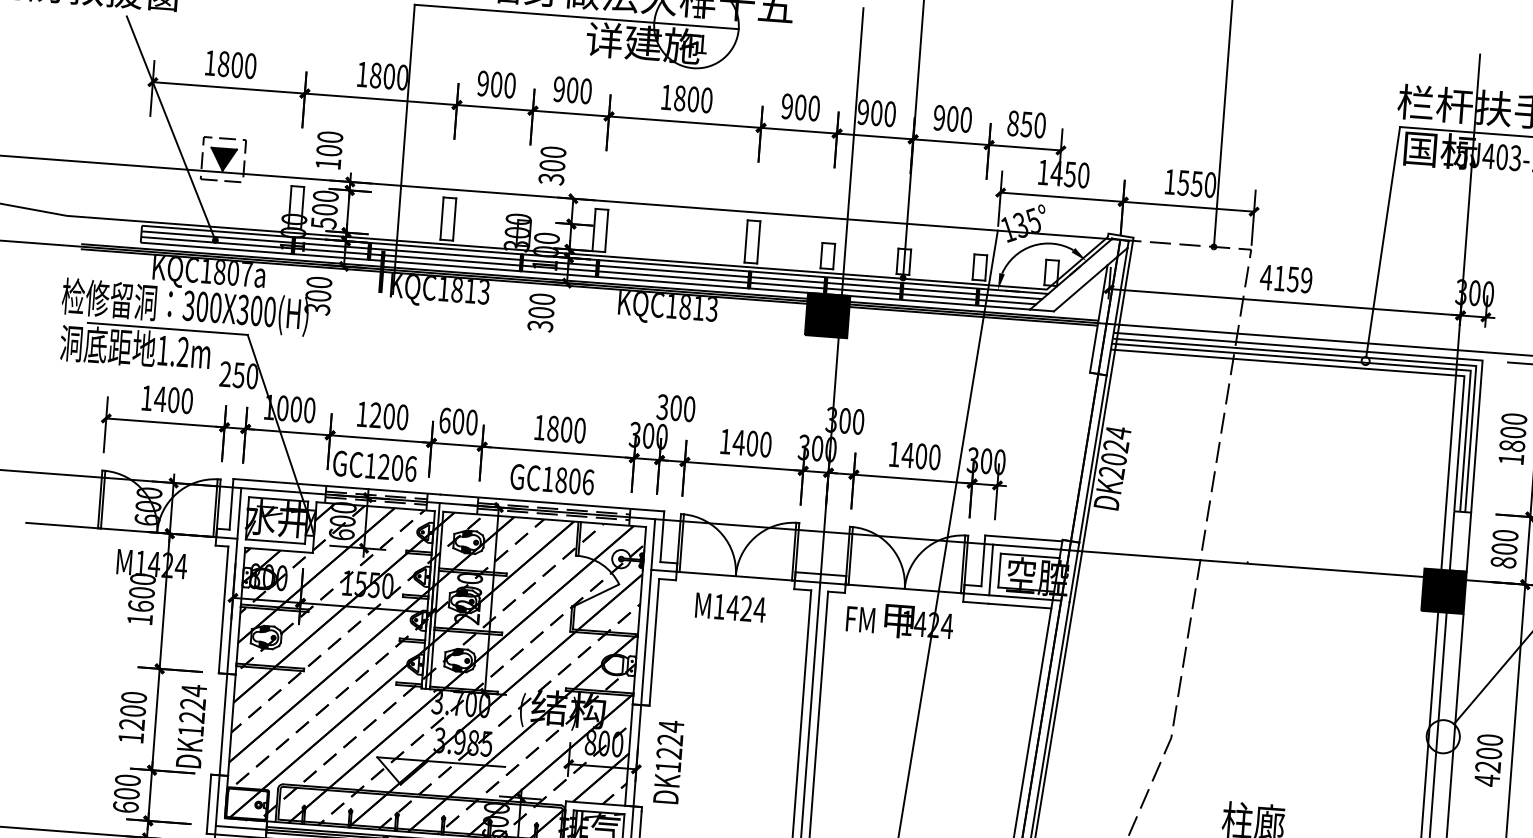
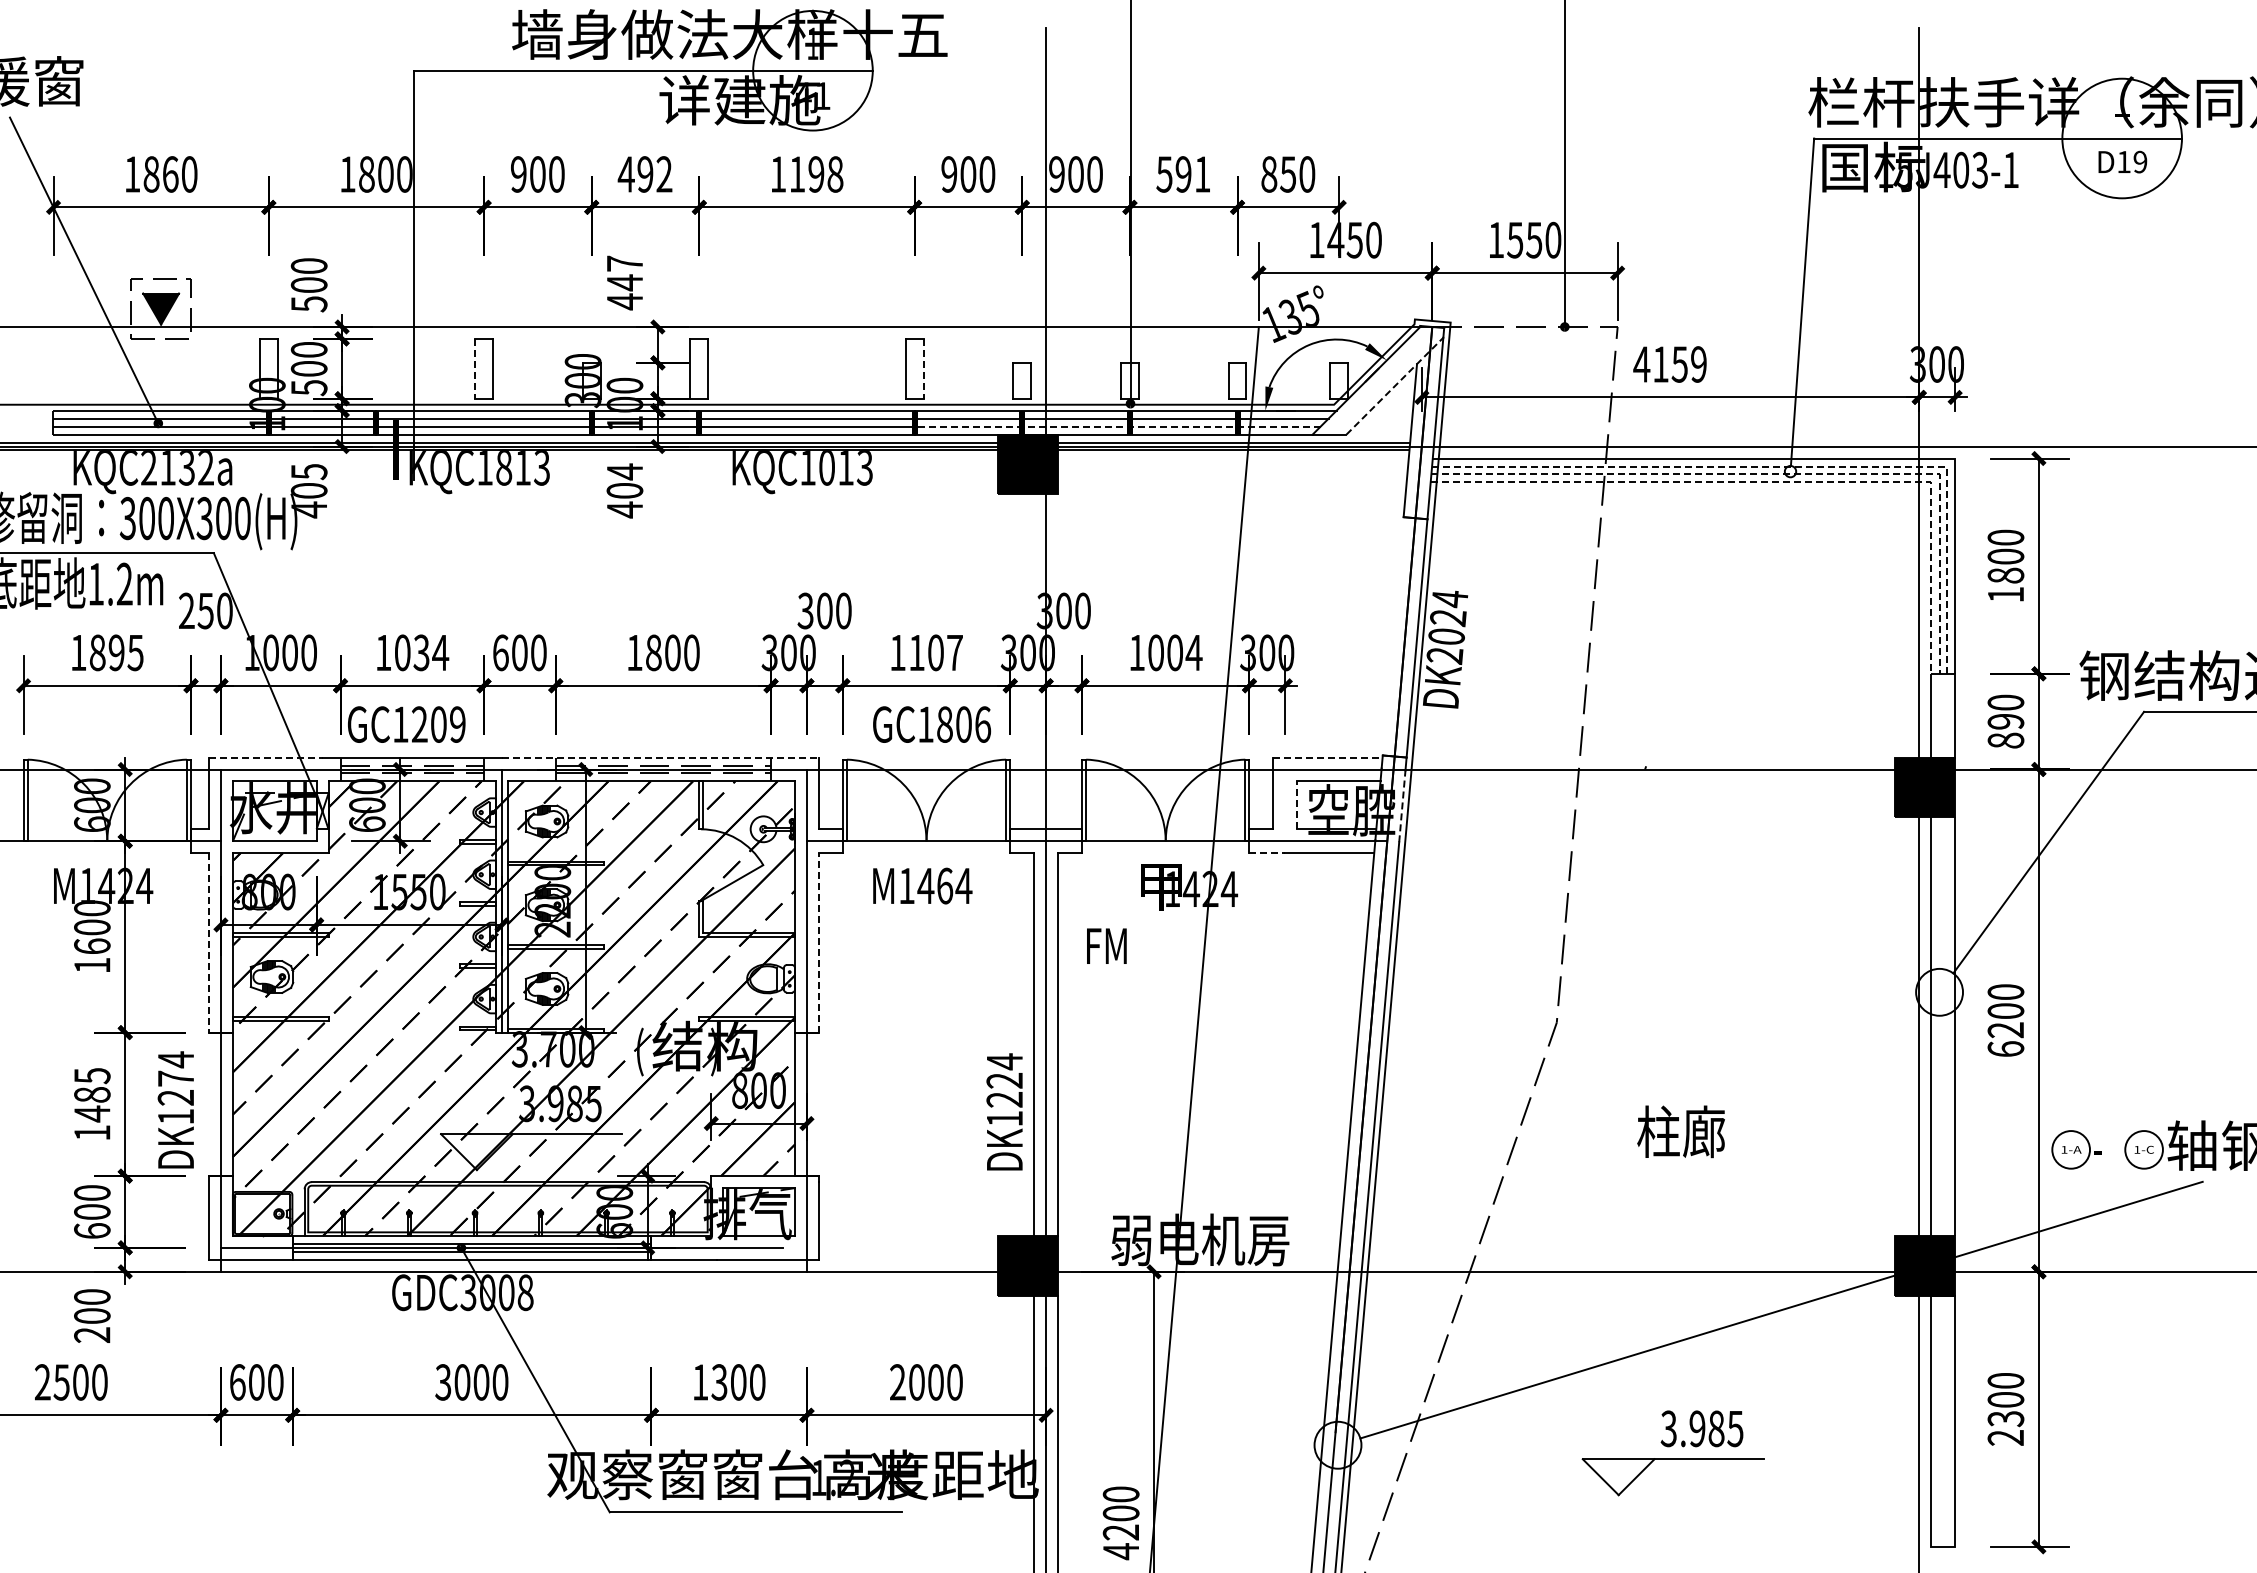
text: (237, 65) -> (170, 174), 1800 -> 1860
text: (572, 90) -> (644, 174), 900 -> 492
text: (693, 99) -> (816, 174), 1800 -> 1198
text: (952, 118) -> (1183, 174), 900 -> 591
text: (328, 164) -> (309, 304), 100 -> 500
text: (552, 165) -> (624, 282), 300 -> 447
line: (442, 218) -> (475, 368), solid -> dashed
line: (758, 242) -> (923, 368), solid -> dashed
text: (226, 273) -> (177, 468), KQC1807a -> KQC2132a
line: (1090, 279) -> (1394, 386), solid -> dashed
line: (892, 293) -> (1117, 426), solid -> dashed
text: (317, 296) -> (308, 491), 300 -> 405
text: (684, 307) -> (826, 468), KQC1813 -> KQC1013
text: (541, 312) -> (624, 490), 300 -> 404
line: (1368, 357) -> (1793, 466), solid -> dashed
line: (1361, 362) -> (1785, 474), solid -> dashed
line: (1355, 368) -> (1777, 482), solid -> dashed
text: (173, 399) -> (116, 652), 1400 -> 1895
text: (389, 416) -> (421, 652), 1200 -> 1034
text: (752, 443) -> (935, 652), 1400 -> 1107
text: (920, 456) -> (1174, 652), 1400 -> 1004
text: (410, 468) -> (457, 724), GC1206 -> GC1209
text: (552, 479) -> (932, 724), moved
line: (273, 481) -> (265, 757), solid -> dashed
line: (552, 502) -> (660, 757), solid -> dashed
line: (1024, 538) -> (1328, 757), solid -> dashed
text: (1504, 548) -> (2005, 721), 800 -> 890
line: (991, 570) -> (1285, 805), removed
line: (999, 570) -> (1297, 805), solid -> dashed
line: (1073, 576) -> (1402, 805), solid -> dashed
line: (975, 602) -> (1267, 853), solid -> dashed
text: (746, 608) -> (945, 885), M1424 -> M1464
line: (223, 609) -> (208, 942), solid -> dashed
text: (860, 619) -> (1106, 945), moved
line: (654, 642) -> (818, 942), solid -> dashed
text: (192, 703) -> (175, 1078), DK1224 -> DK1274
text: (133, 711) -> (92, 1095), 1200 -> 1485
text: (668, 761) -> (1004, 1111), moved
text: (1486, 779) -> (2005, 1048), 4200 -> 6200

